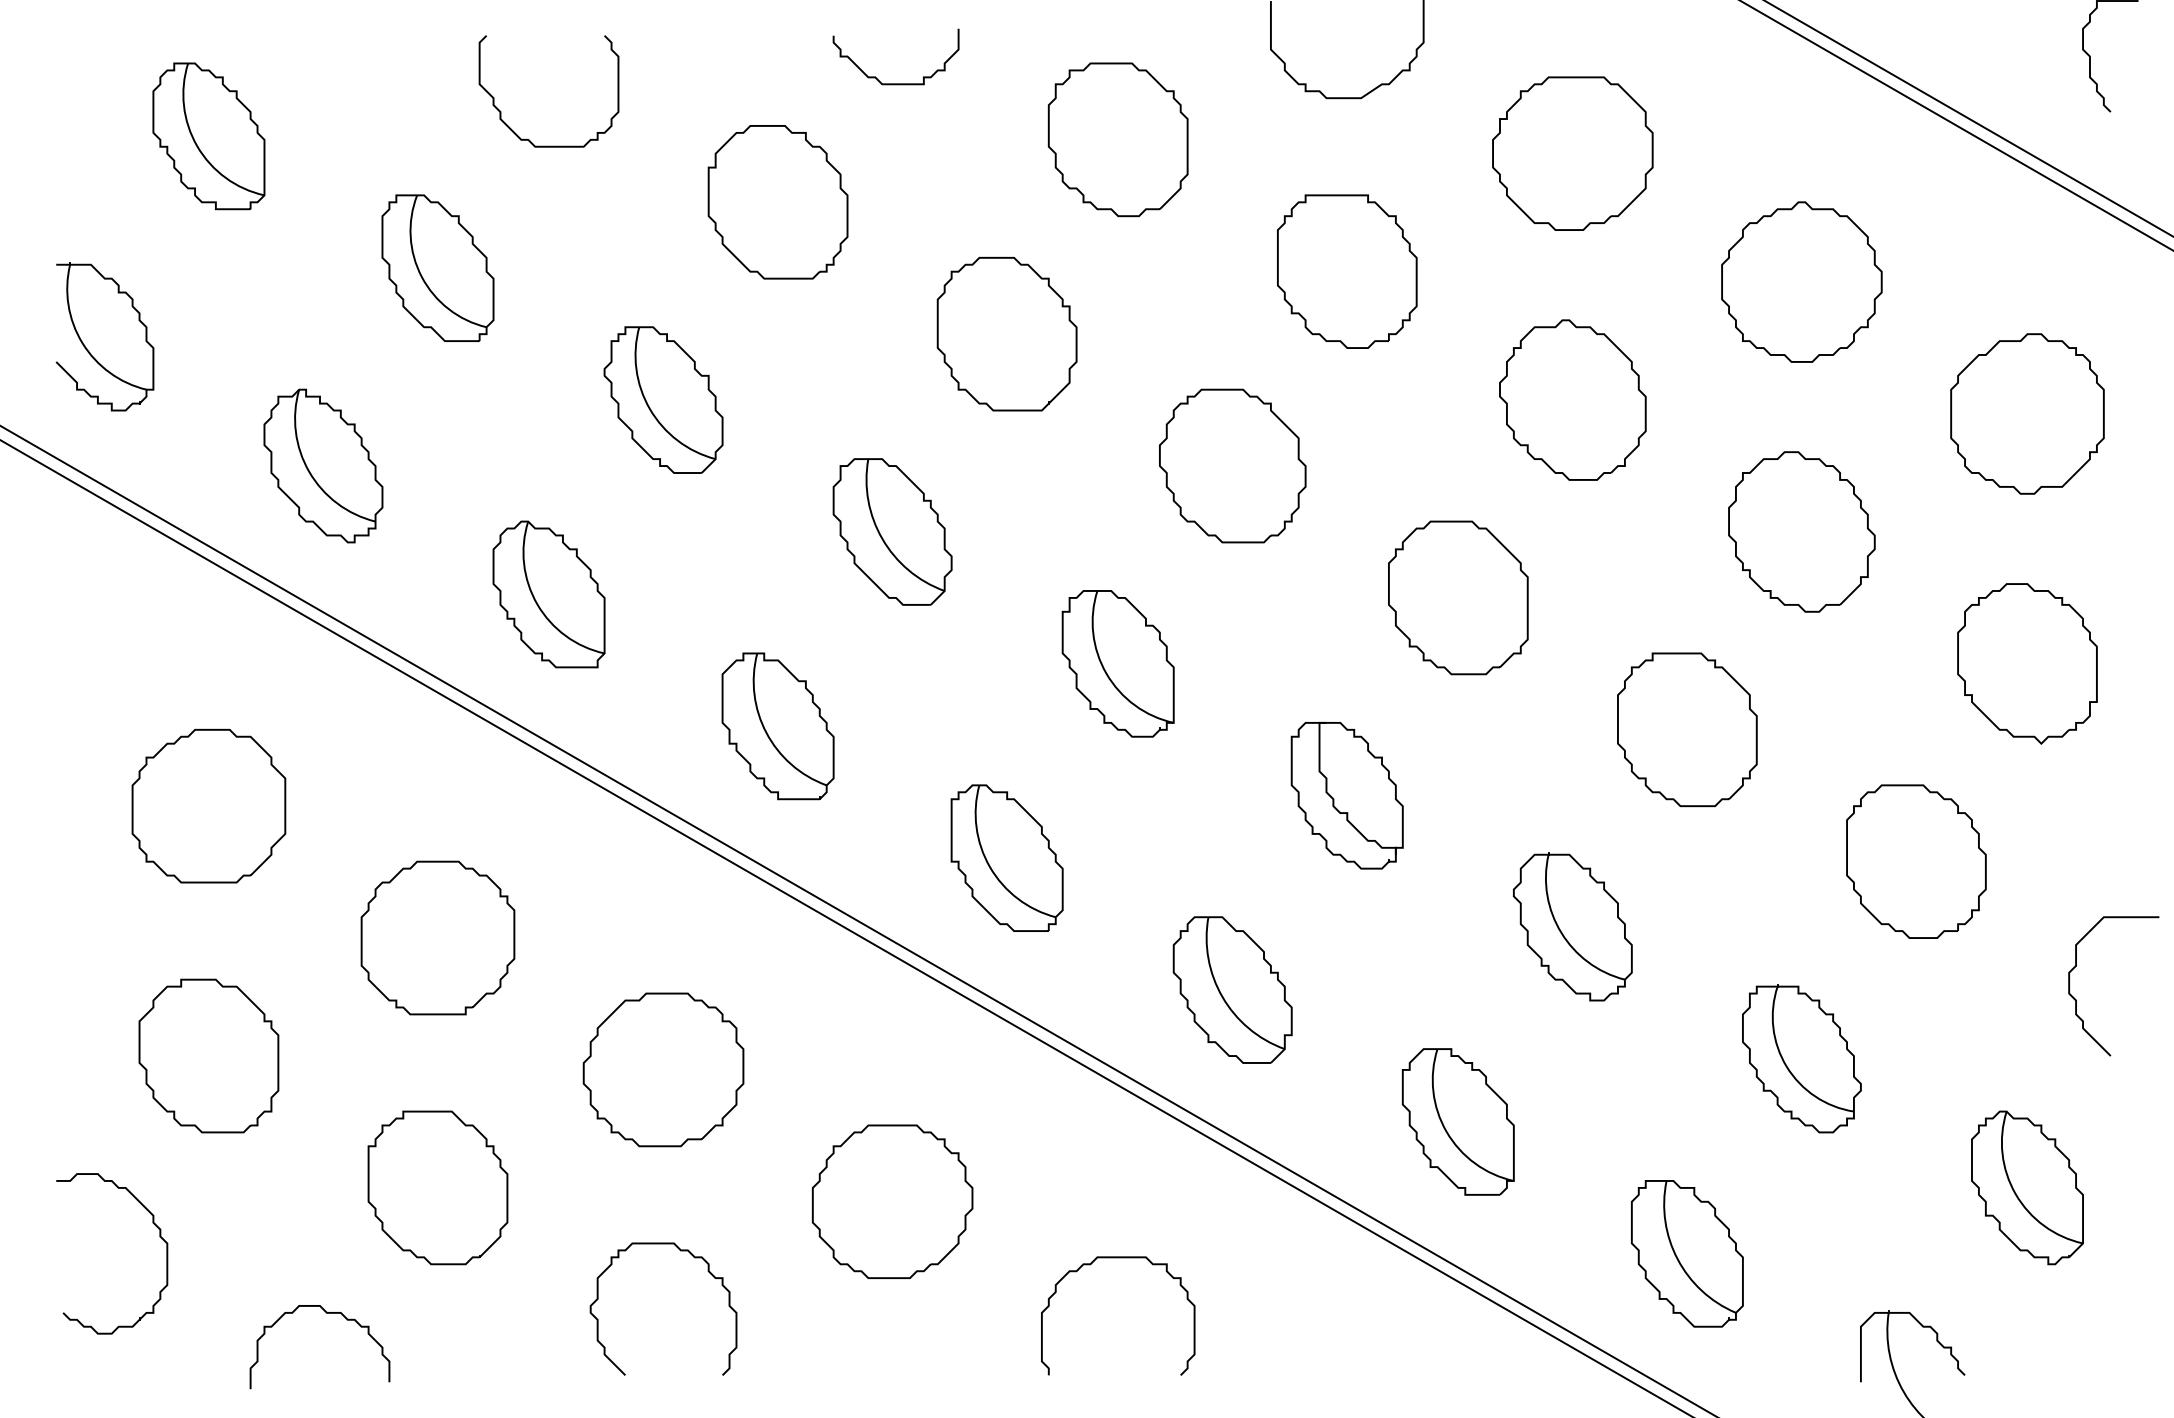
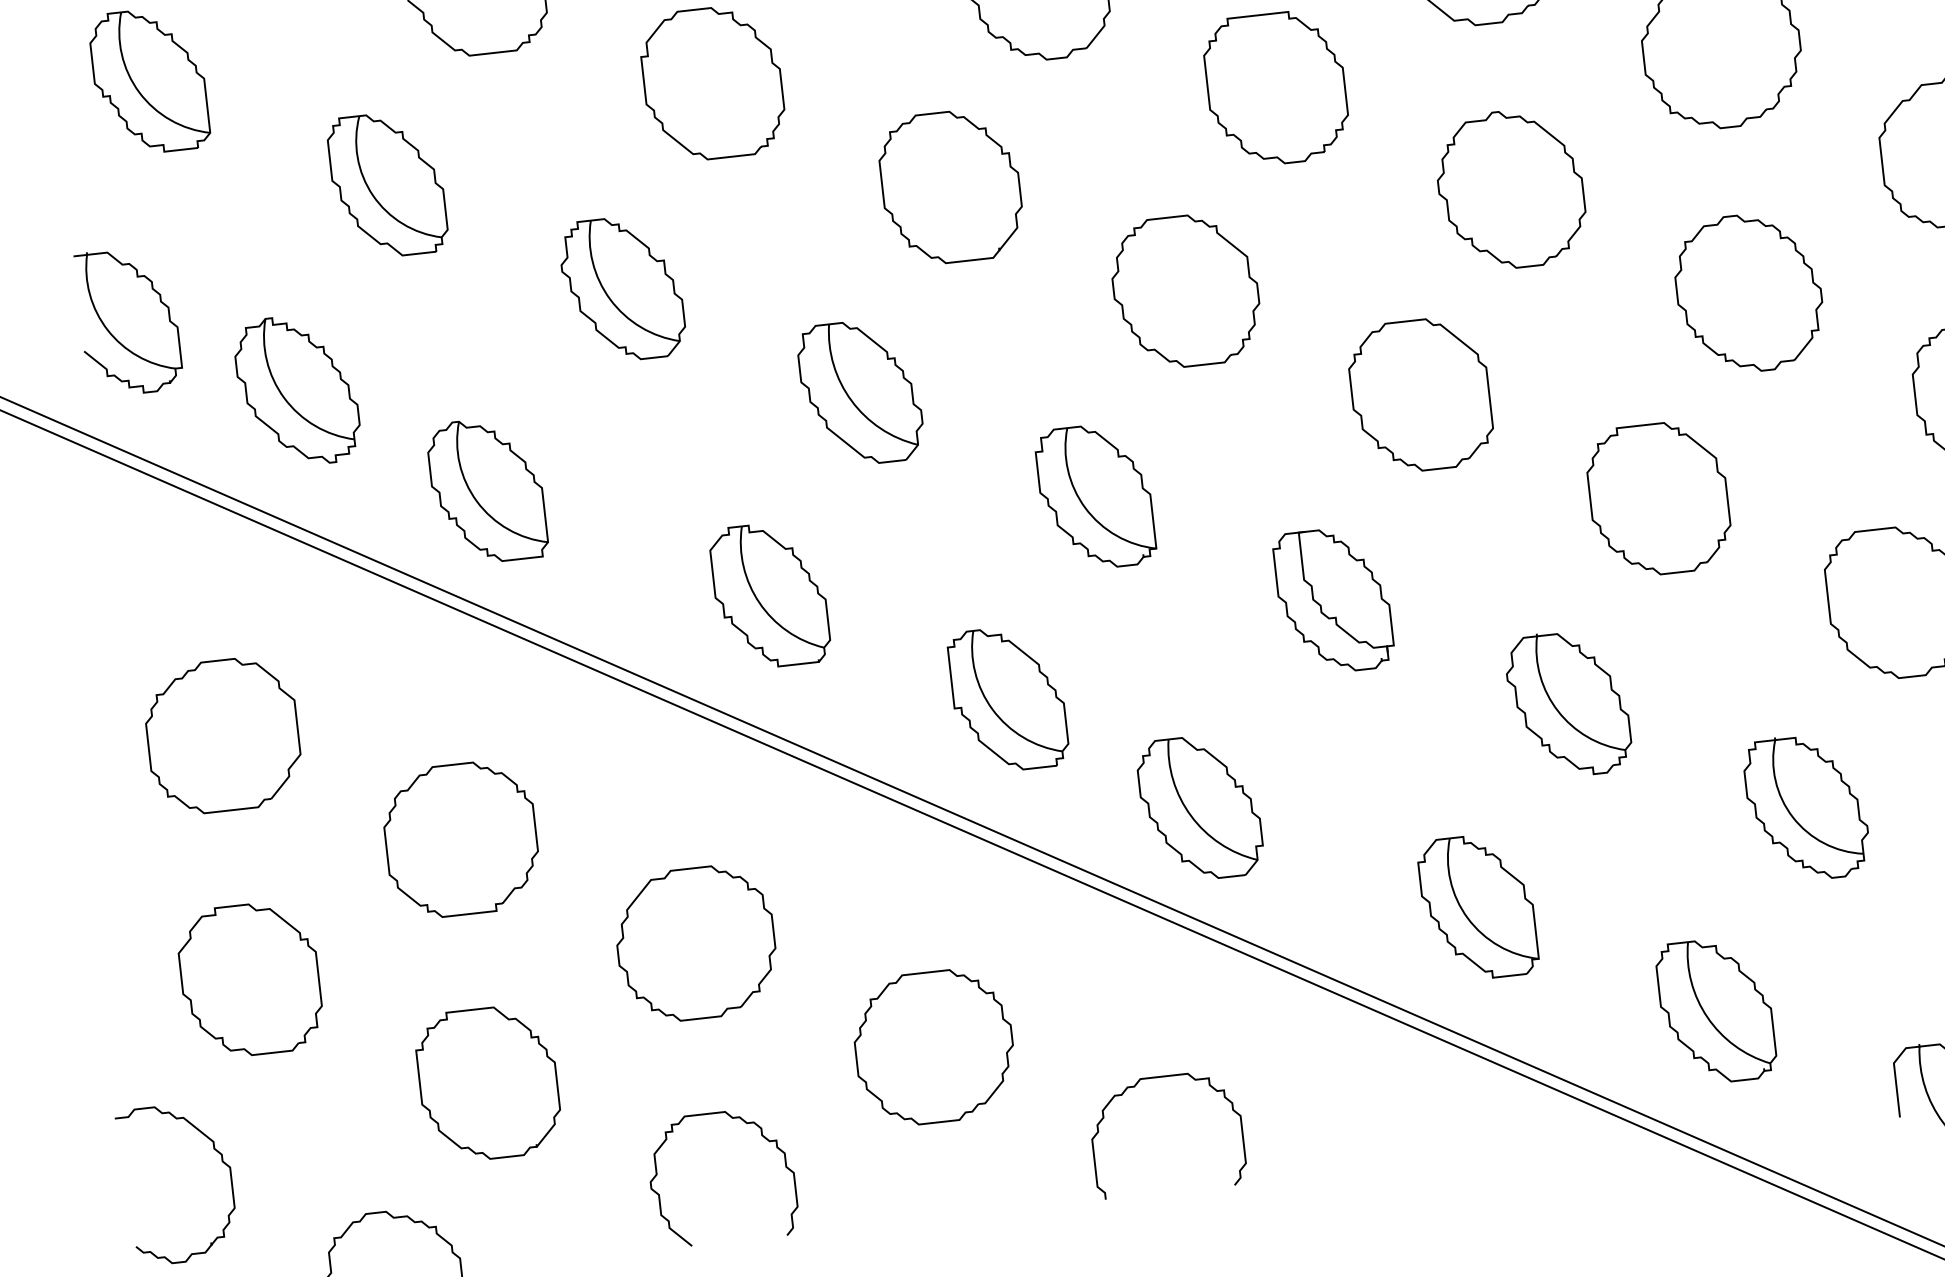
part: (104, 336) -> (128, 321), moved
part: (548, 594) -> (486, 490), moved
part: (1232, 989) -> (1200, 807), moved

